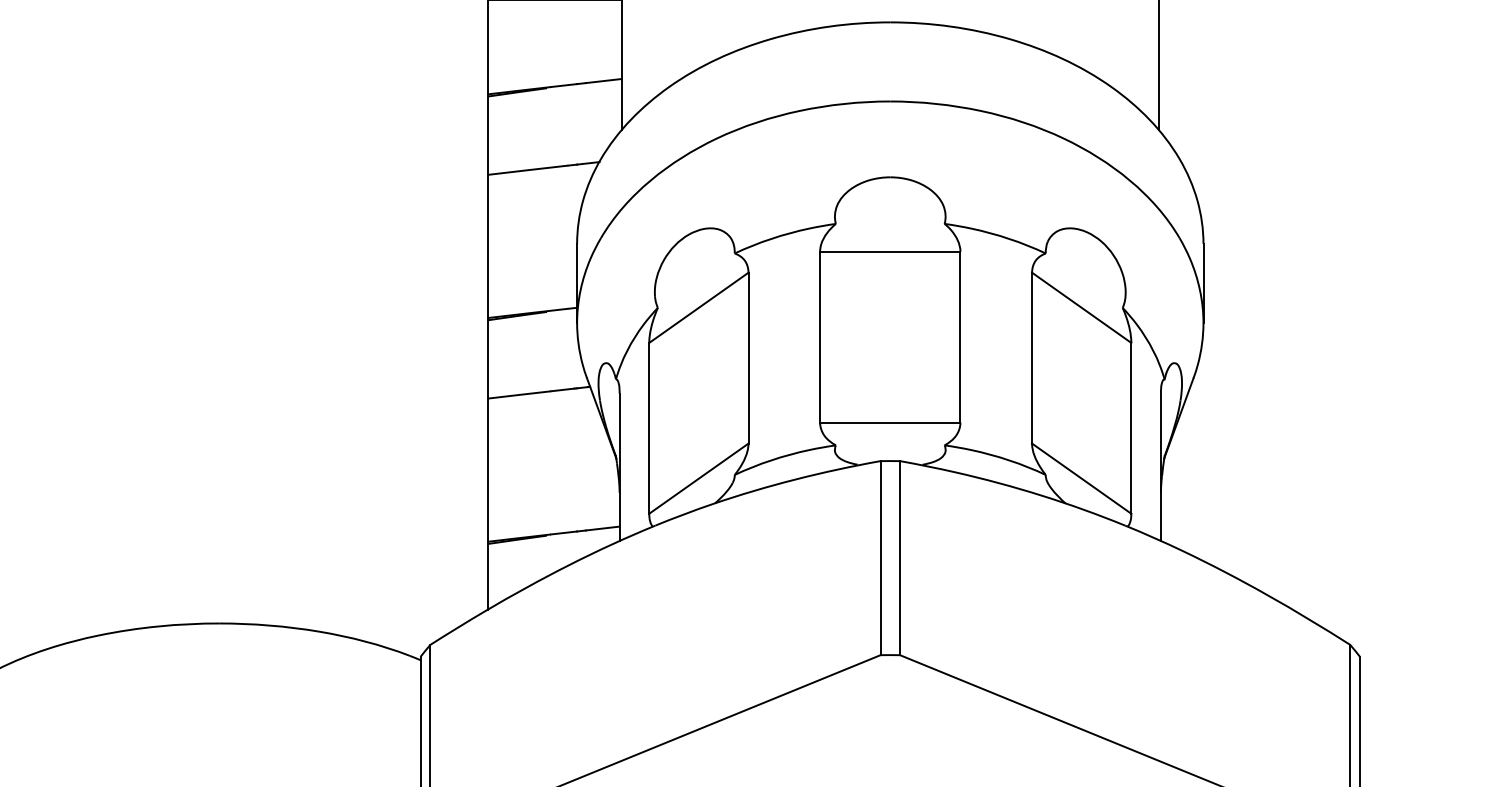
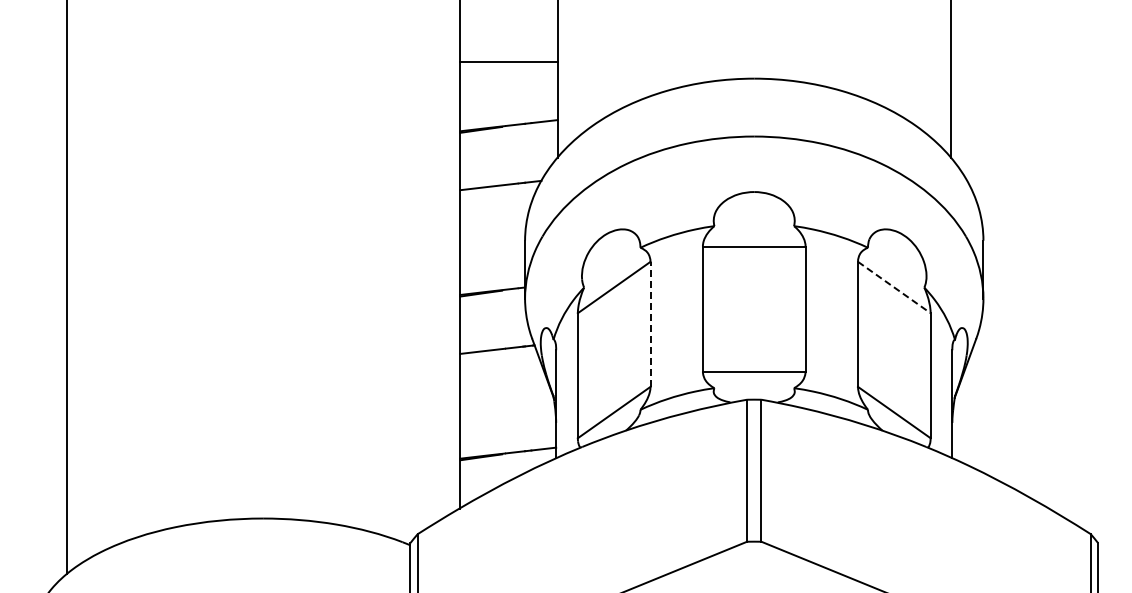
line: (1081, 307) -> (894, 287), solid -> dashed
line: (748, 358) -> (650, 324), solid -> dashed

